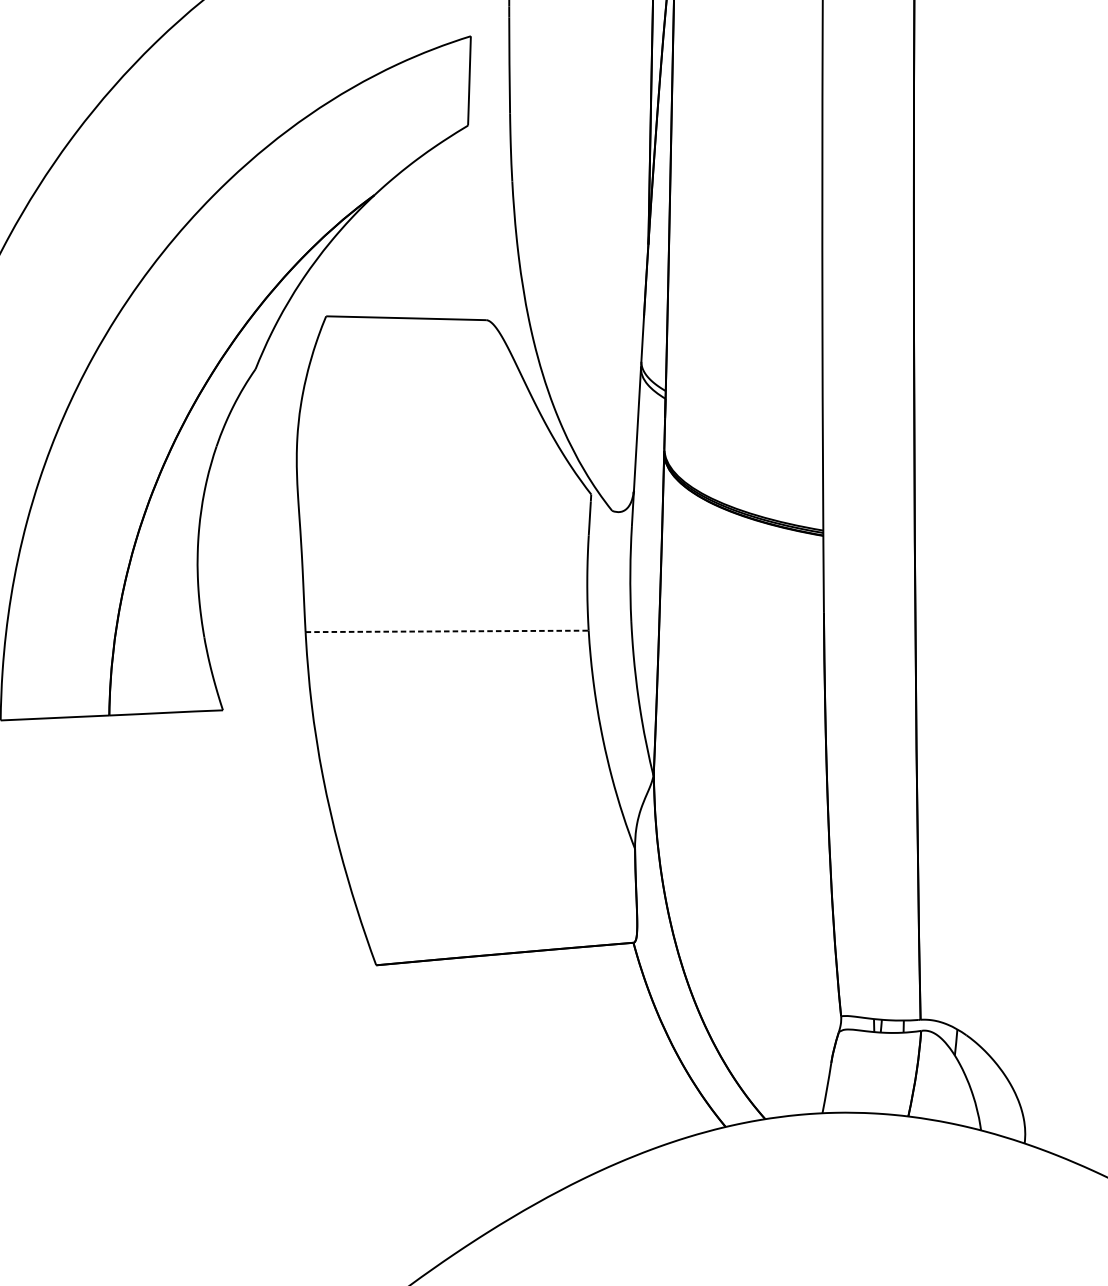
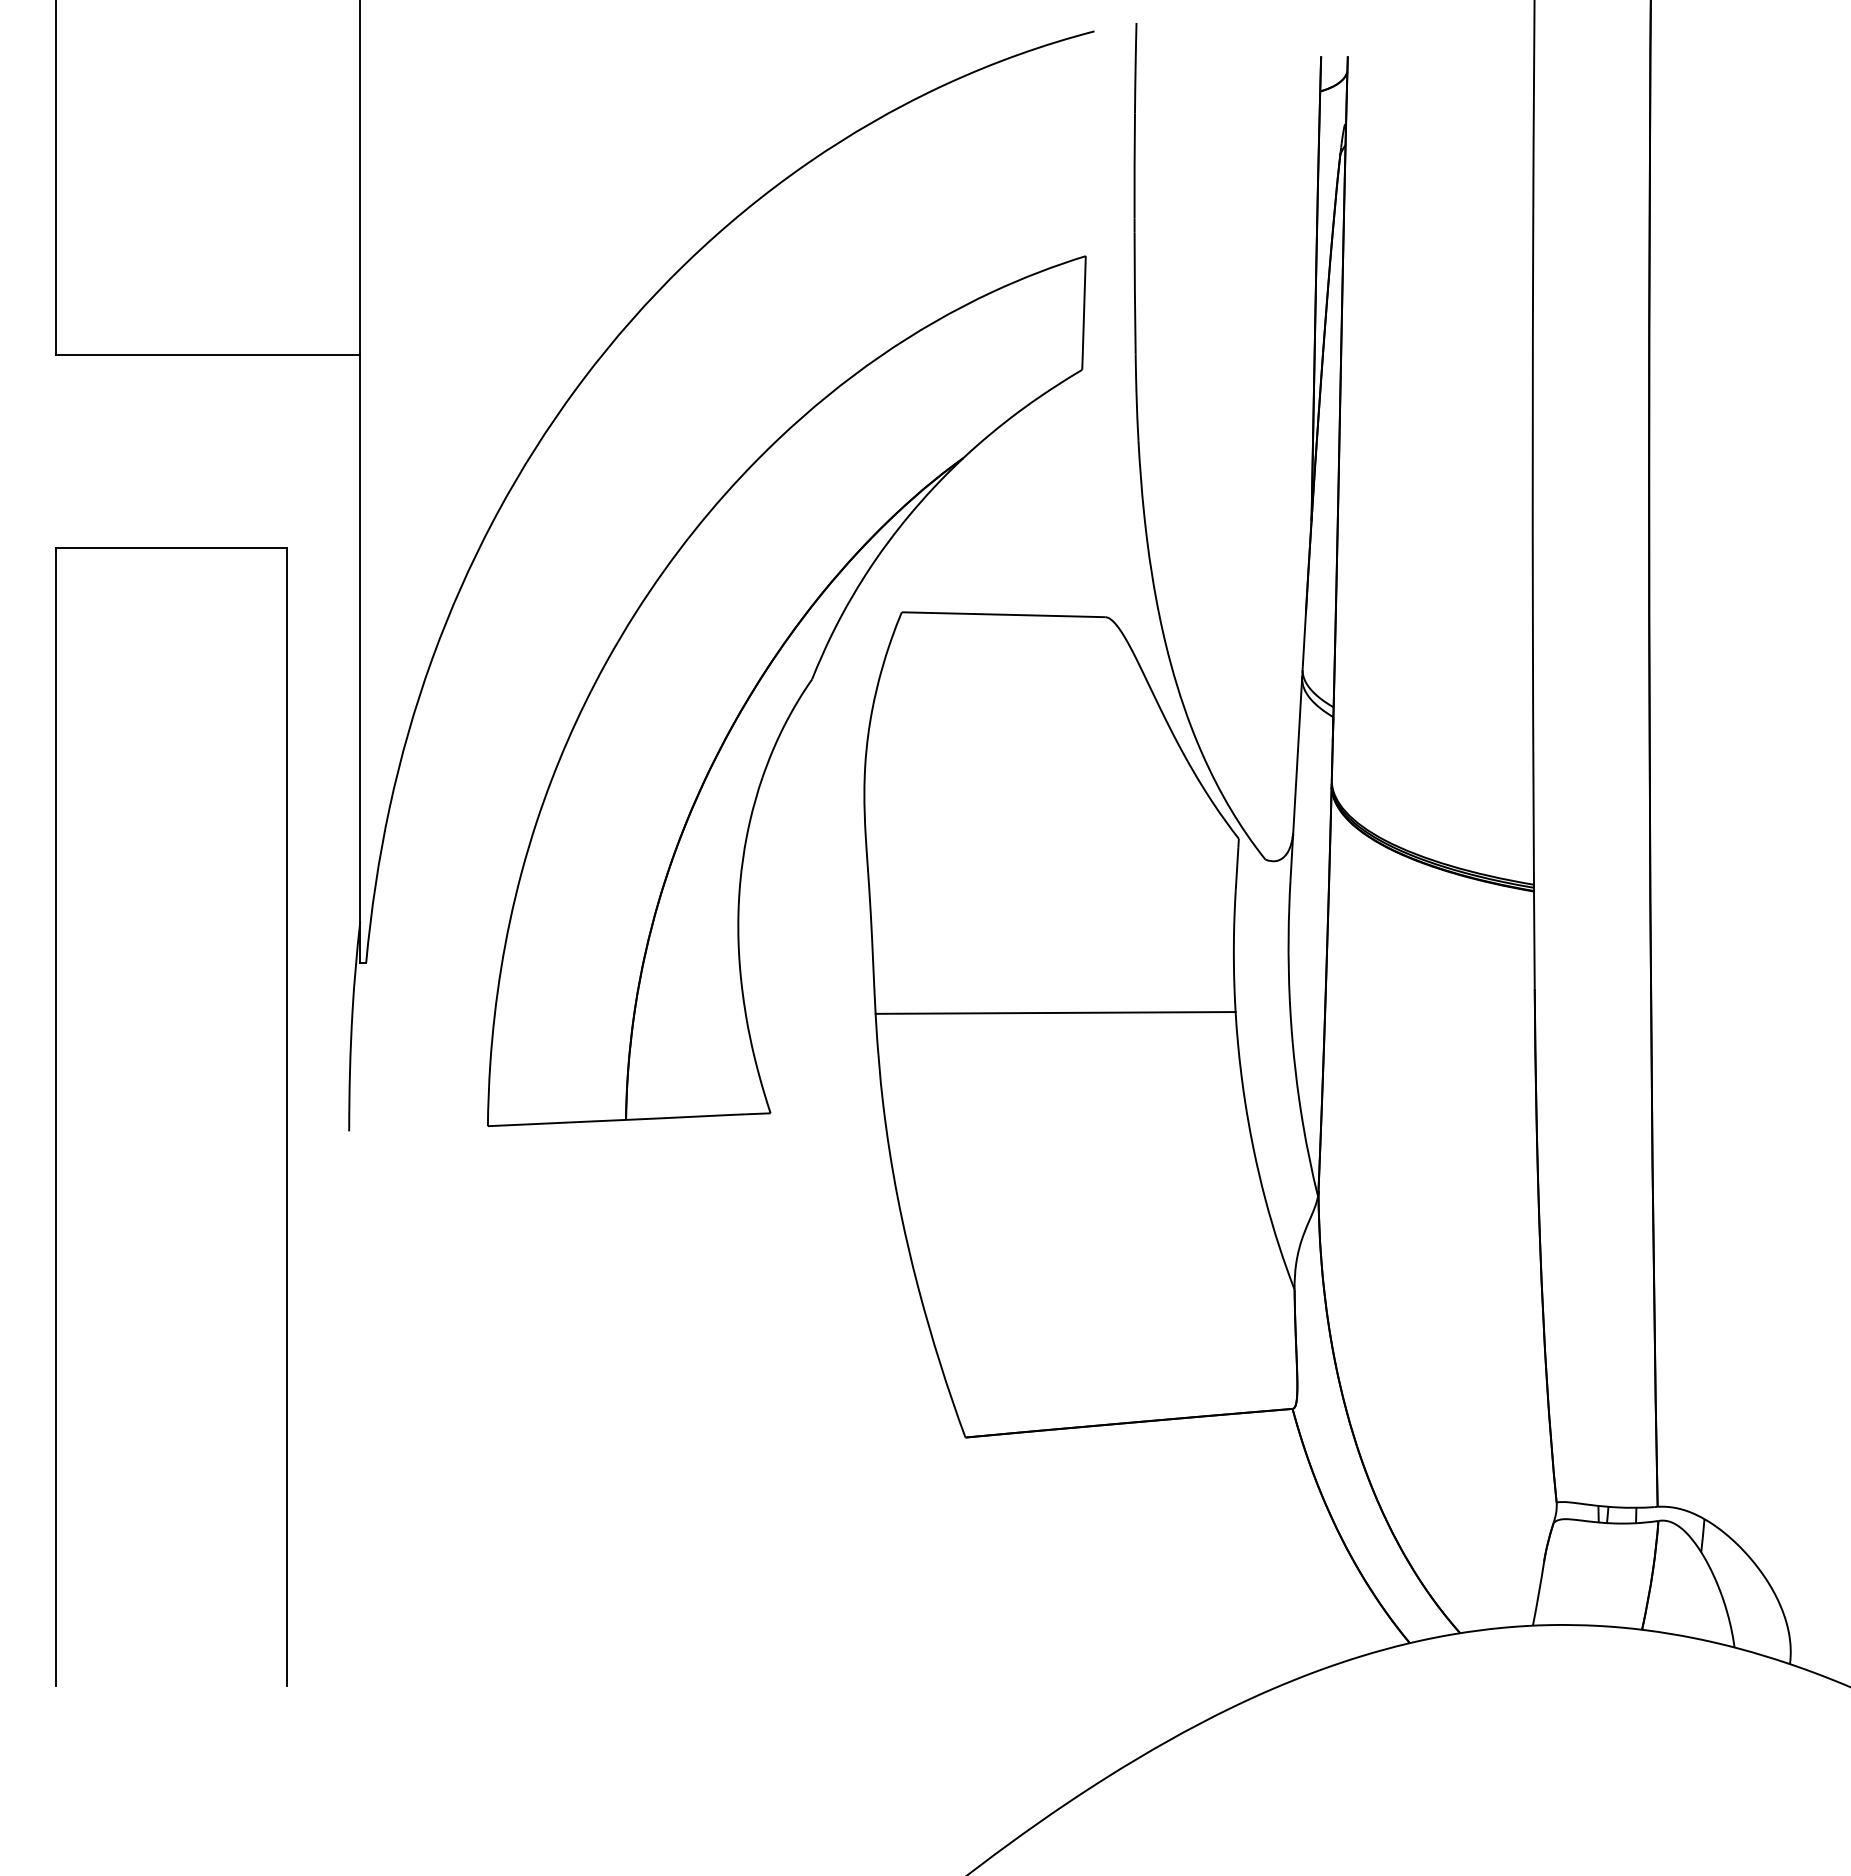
line: (447, 631) -> (1055, 1012), dashed -> solid

